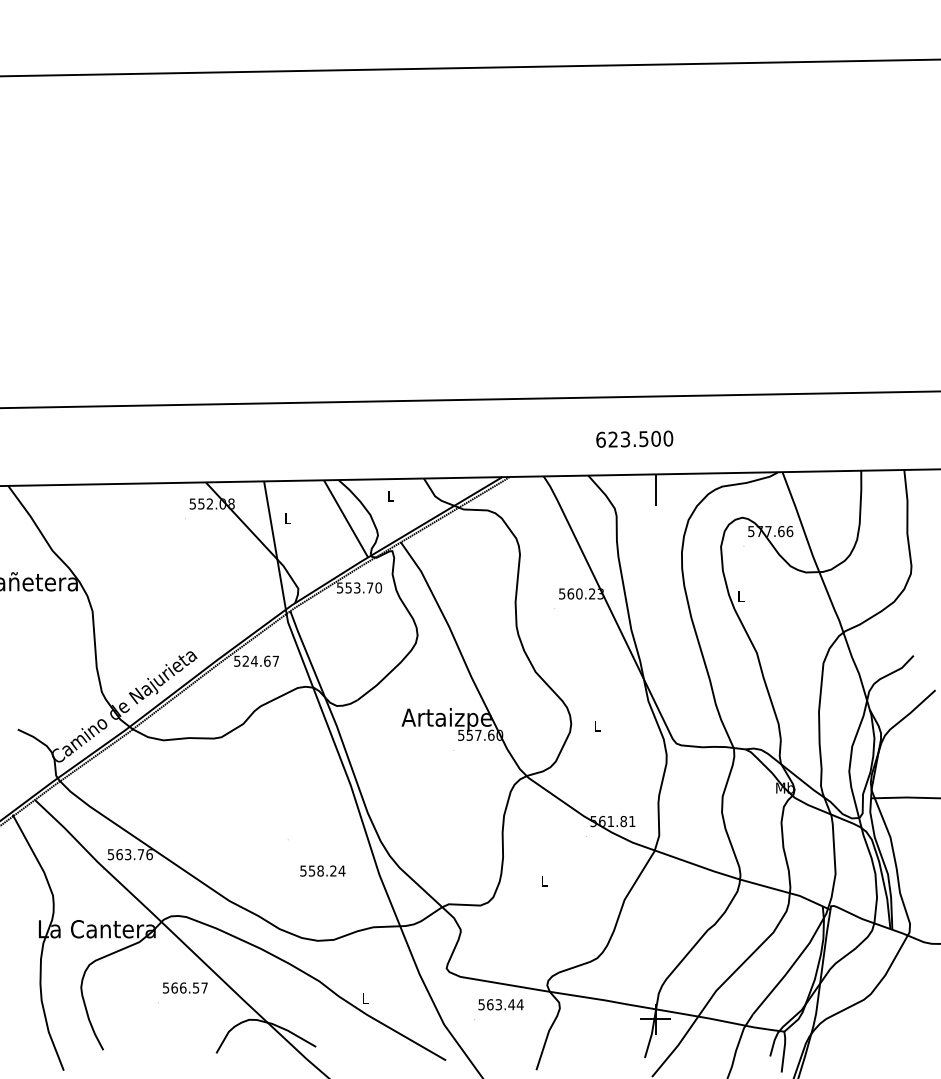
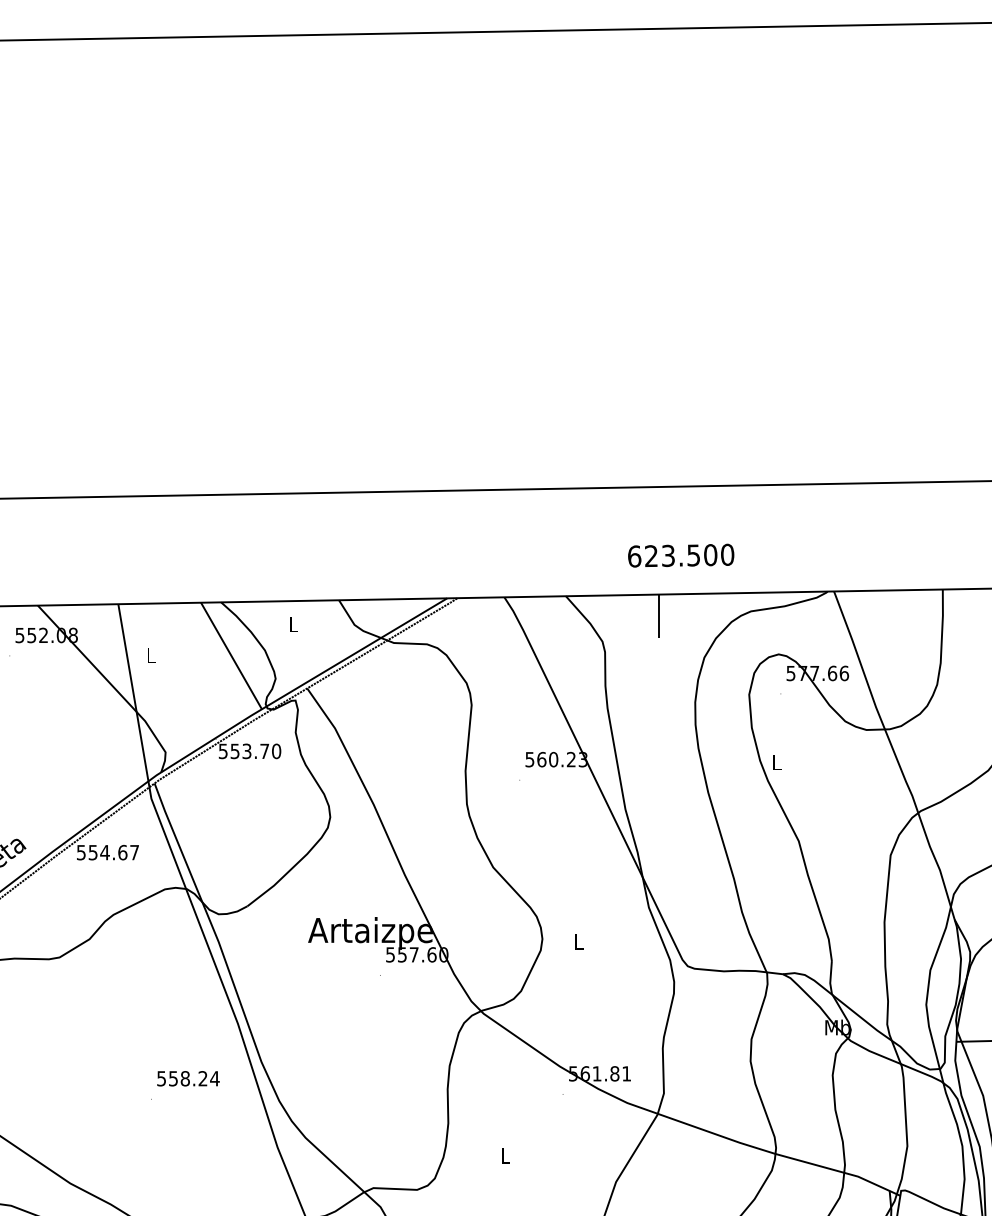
text: (634, 438) -> (680, 554), moved
text: (245, 660) -> (92, 851), 524.67 -> 554.67
text: (322, 870) -> (187, 1077), moved

